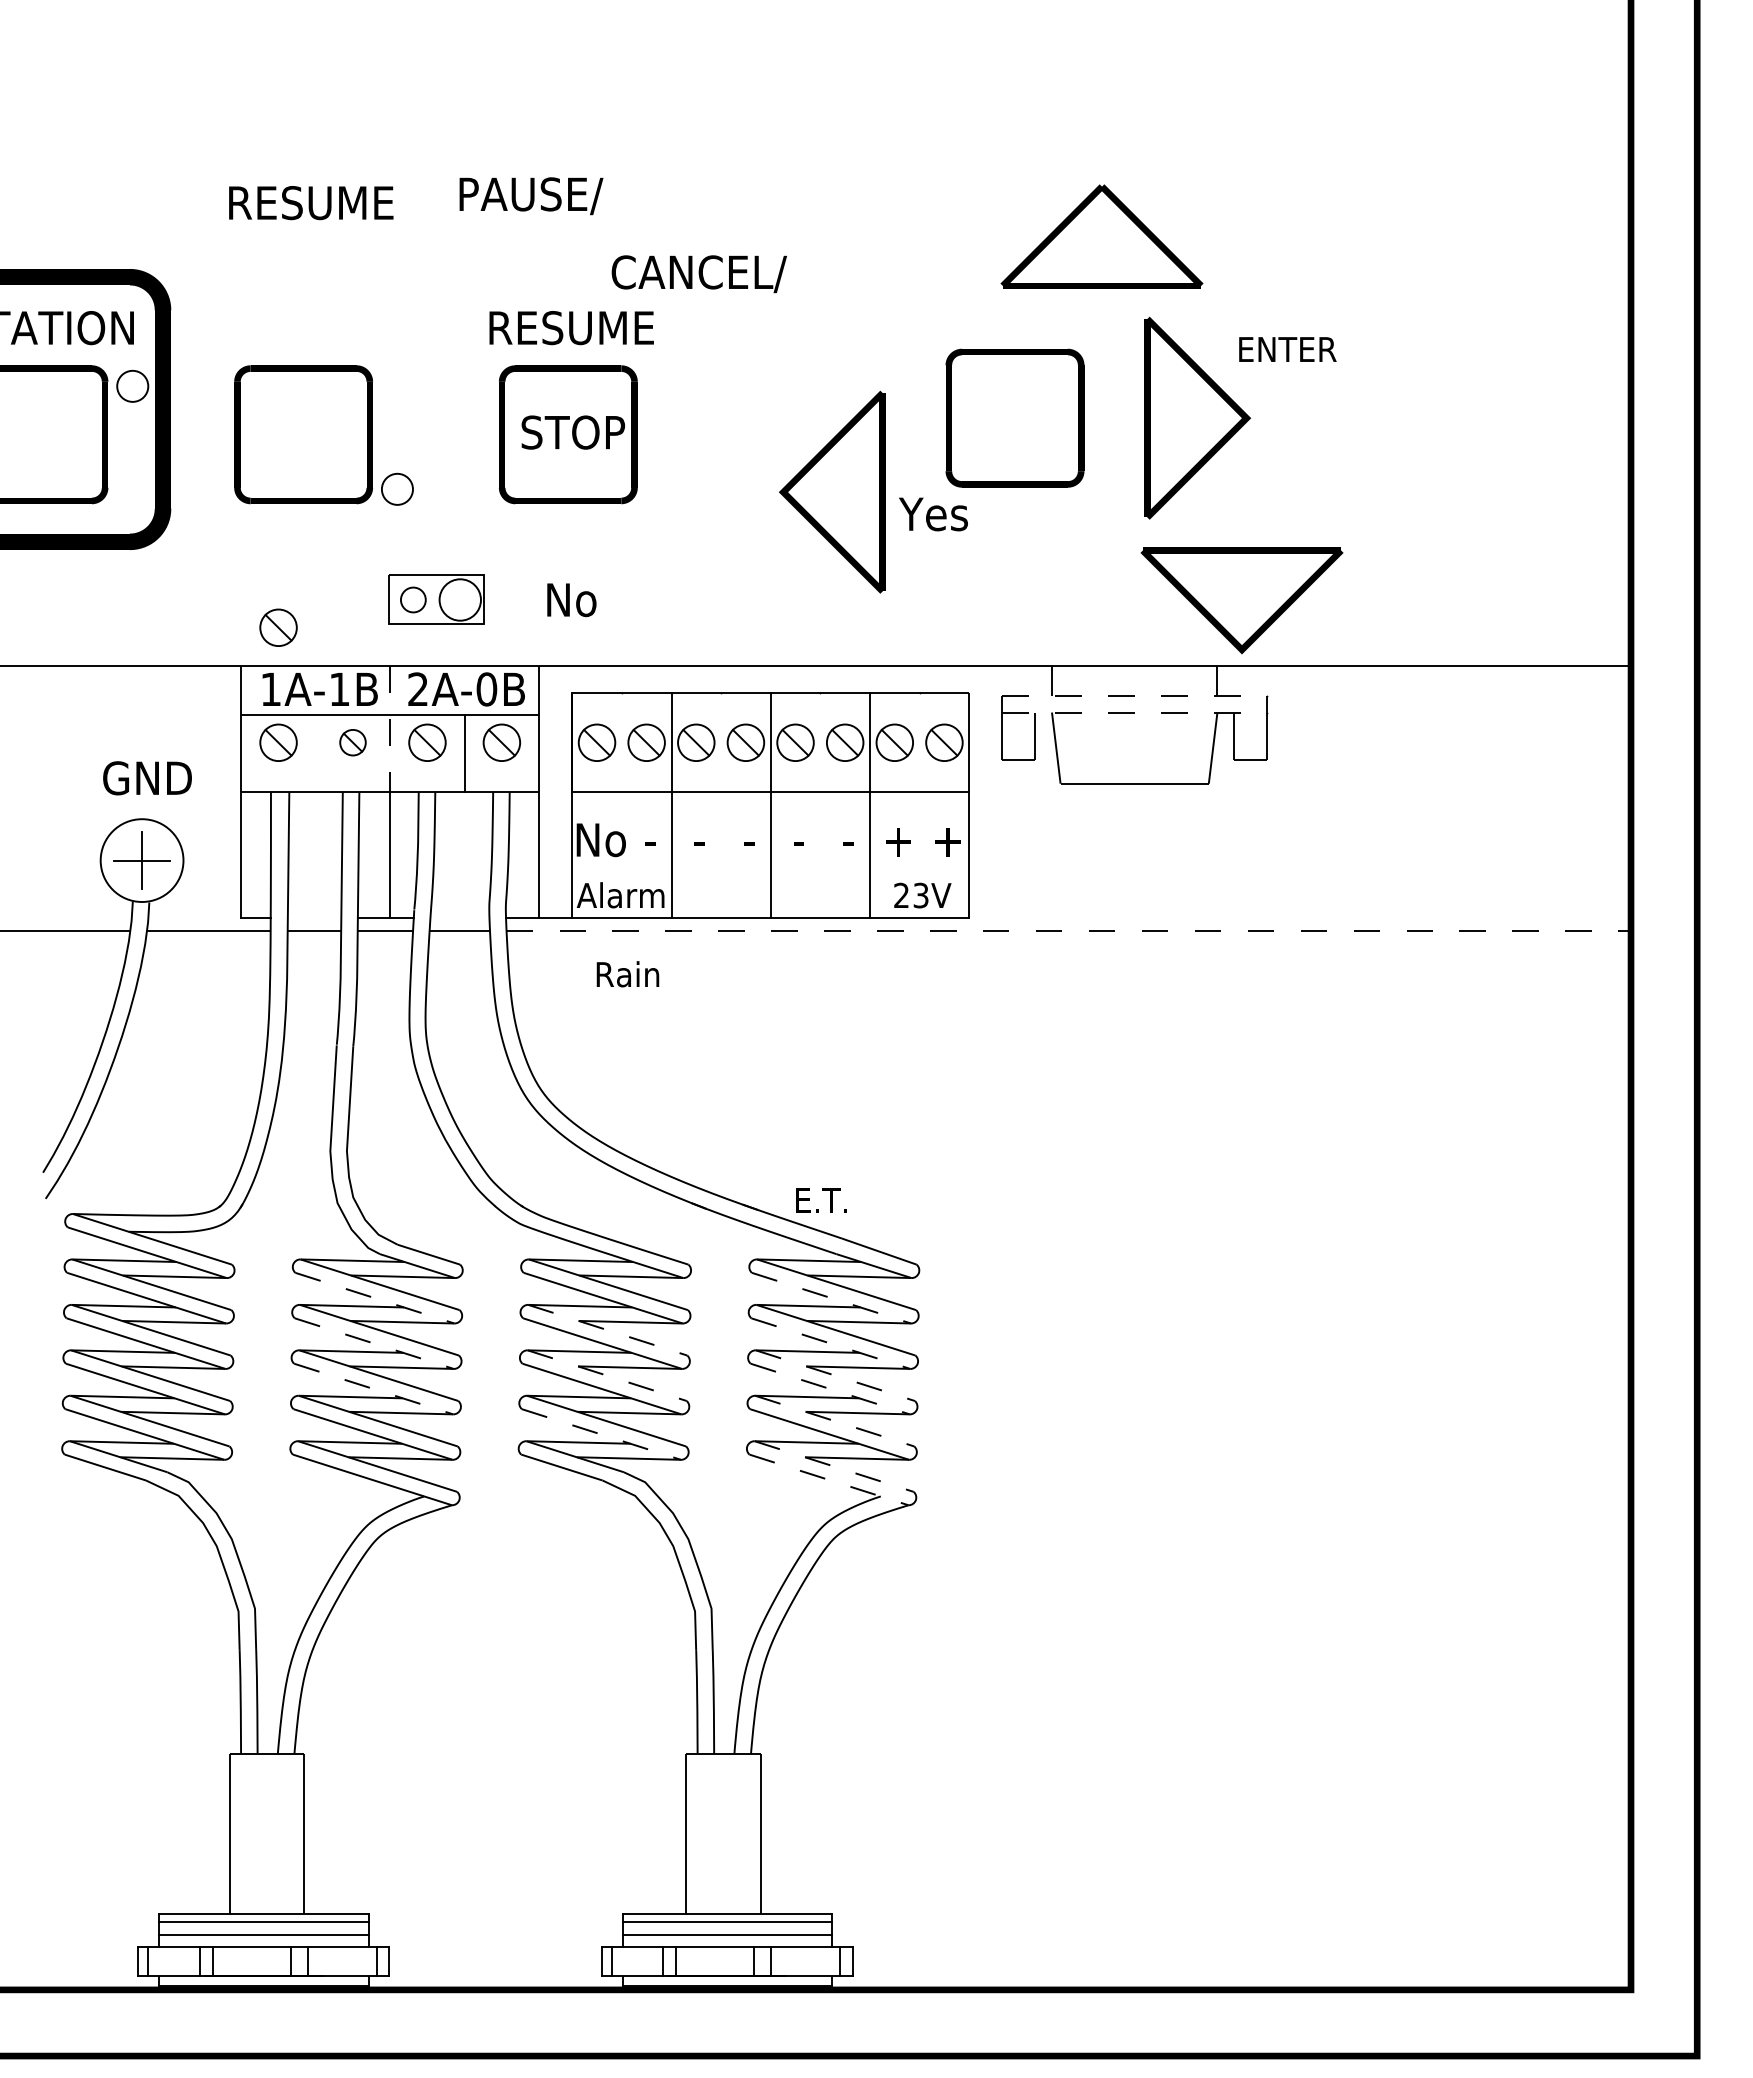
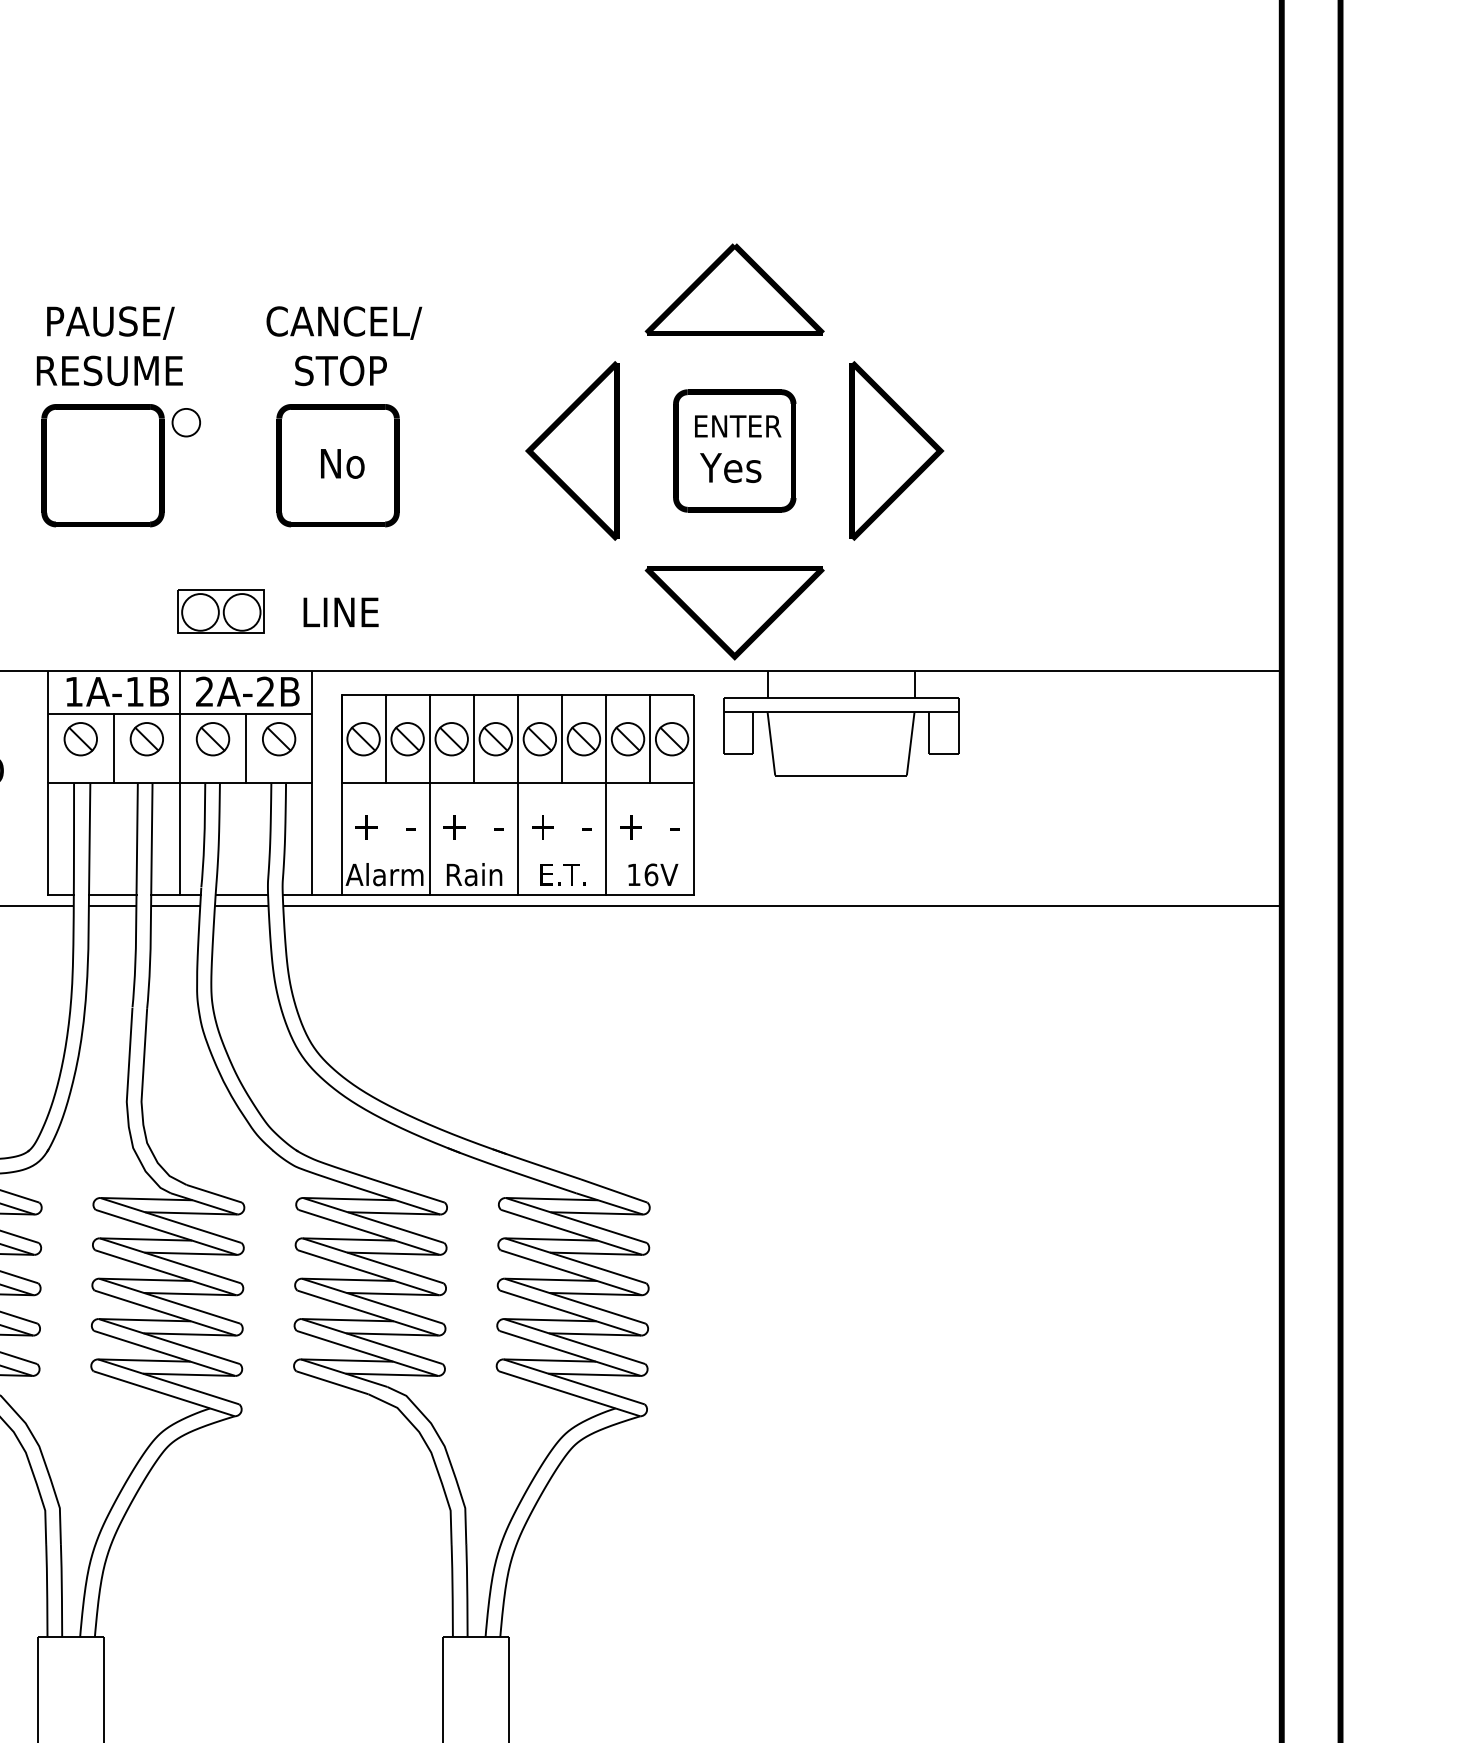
text: (531, 196) -> (110, 323), moved
text: (311, 203) -> (110, 371), moved
part: (1101, 236) -> (734, 289), moved
text: (698, 274) -> (343, 323), moved
text: (571, 328) -> (340, 371), RESUME -> STOP
text: (1287, 349) -> (737, 426), moved
text: (573, 432) -> (342, 463), STOP -> No
circle: (397, 488) -> (186, 421), moved
part: (832, 491) -> (572, 450), moved
text: (933, 514) -> (730, 468), moved
circle: (413, 599) -> (200, 611), size x1.67
text: (571, 600) -> (340, 612), No -> LINE
part: (1241, 600) -> (734, 612), moved
part: (278, 627) -> (80, 636), removed
text: (486, 689) -> (265, 691), 2A-0B -> 2A-2B
line: (1135, 695) -> (841, 697), dashed -> solid
line: (1135, 712) -> (841, 712), dashed -> solid
line: (390, 729) -> (180, 727), dashed -> solid
part: (352, 742) -> (146, 738), size x1.43
line: (621, 742) -> (385, 738), added
line: (721, 742) -> (474, 738), added
line: (820, 742) -> (562, 738), added
line: (919, 742) -> (649, 738), added
line: (315, 753) -> (113, 748), added
text: (600, 840) -> (366, 825), No -> +
text: (699, 842) -> (454, 827), - -> +
text: (798, 842) -> (542, 827), - -> +
text: (947, 842) -> (674, 827), + -> -
text: (911, 895) -> (642, 874), 23V -> 16V
line: (314, 918) -> (112, 895), added
line: (459, 918) -> (241, 895), added
line: (1069, 931) -> (783, 906), dashed -> solid
text: (627, 974) -> (474, 874), moved
text: (821, 1200) -> (562, 874), moved
line: (375, 1298) -> (166, 1232), dashed -> solid
line: (831, 1298) -> (571, 1232), dashed -> solid
line: (608, 1330) -> (373, 1261), dashed -> solid
line: (374, 1343) -> (165, 1272), dashed -> solid
line: (831, 1343) -> (571, 1272), dashed -> solid
line: (607, 1375) -> (372, 1301), dashed -> solid
line: (835, 1375) -> (575, 1301), dashed -> solid
line: (374, 1389) -> (165, 1313), dashed -> solid
line: (830, 1389) -> (570, 1313), dashed -> solid
line: (835, 1421) -> (575, 1341), dashed -> solid
line: (601, 1434) -> (367, 1353), dashed -> solid
line: (834, 1466) -> (574, 1381), dashed -> solid
line: (829, 1480) -> (570, 1394), dashed -> solid

